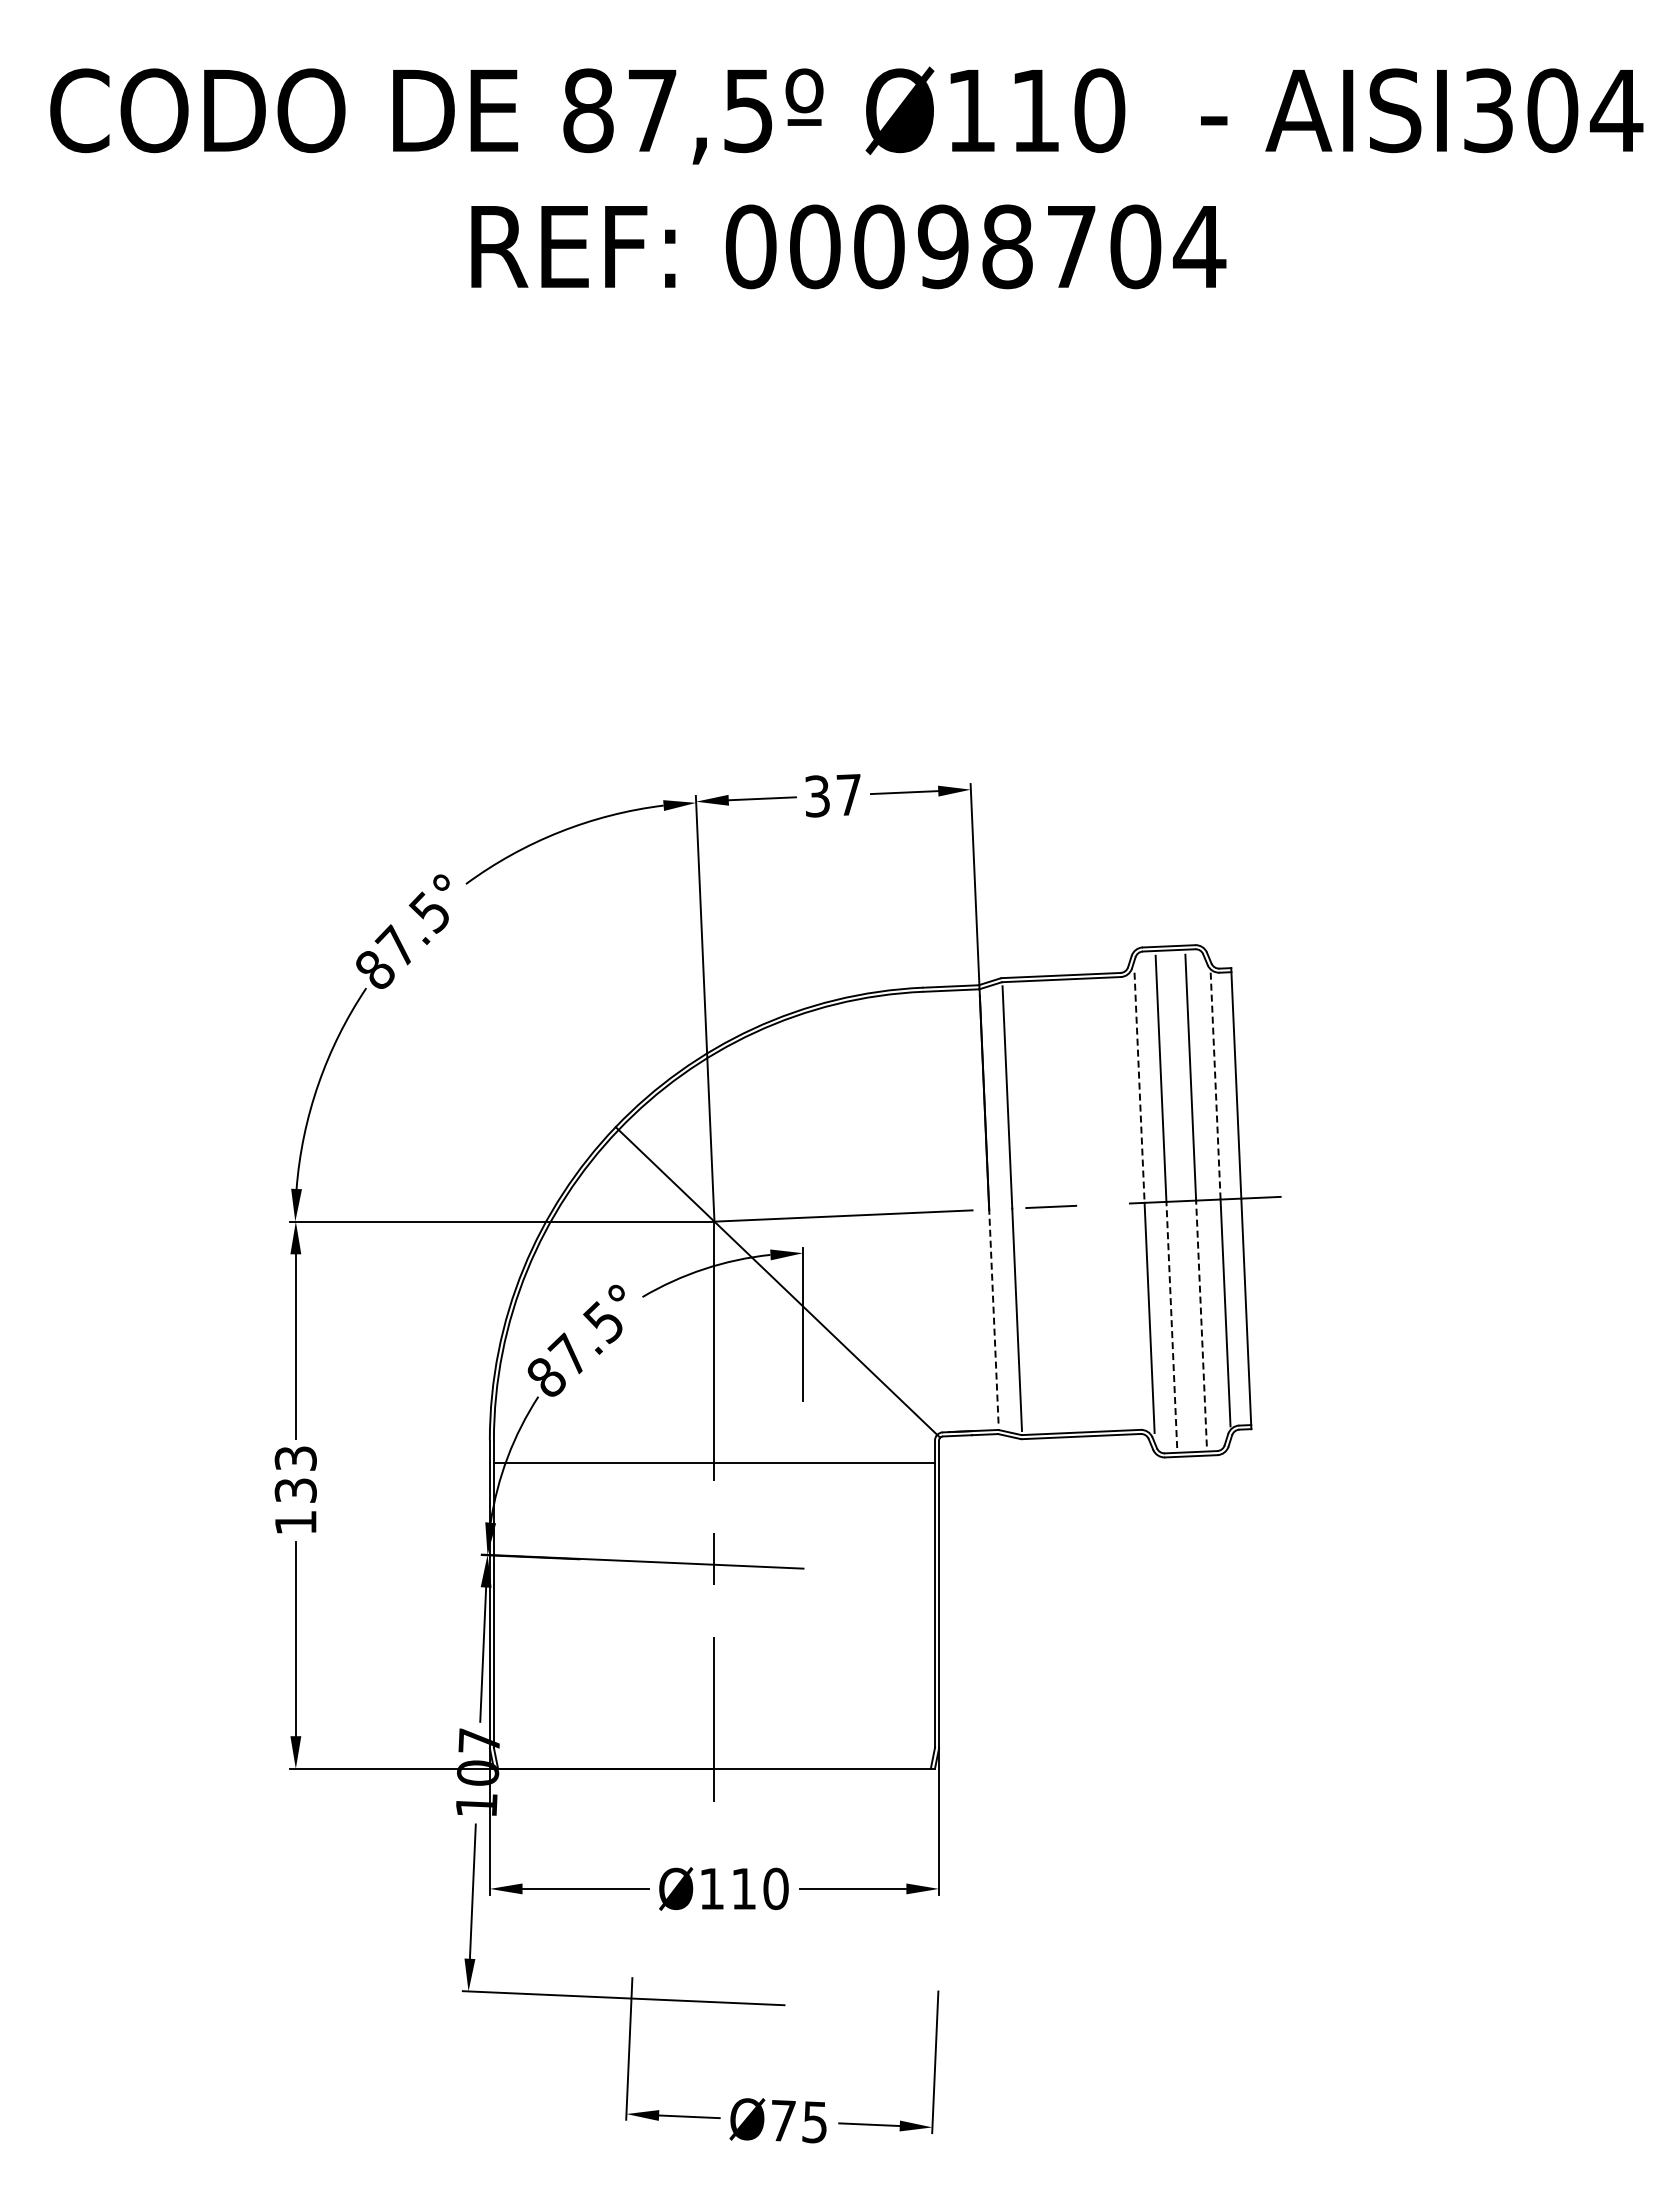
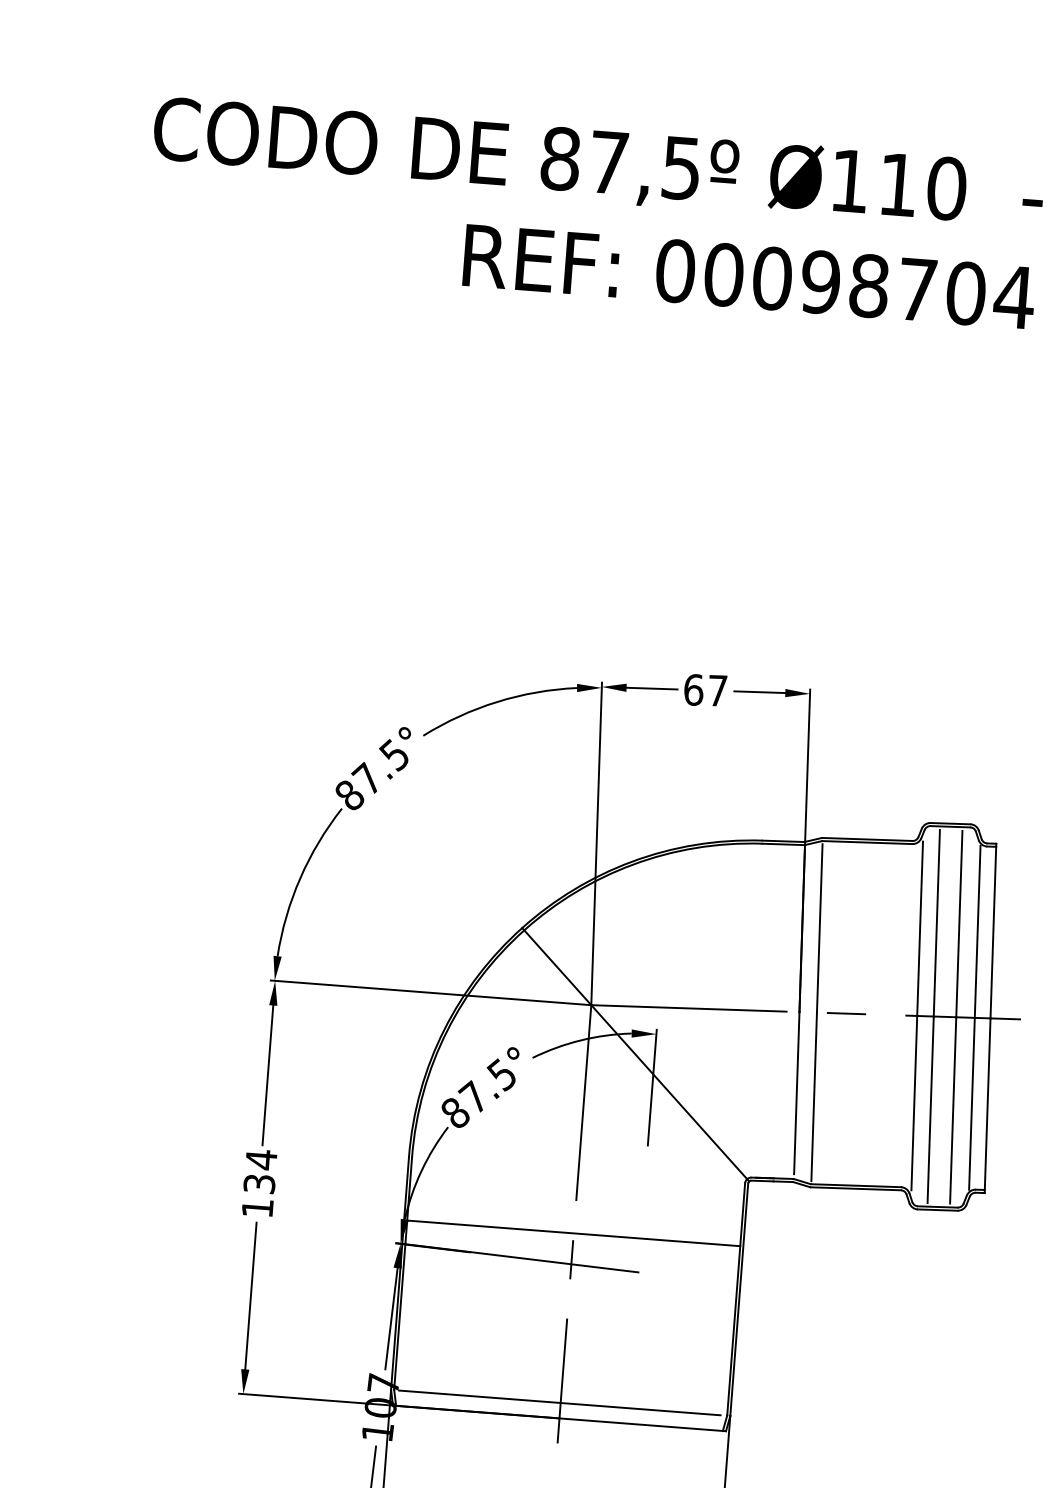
text: (817, 796) -> (693, 690), 37 -> 67
line: (1215, 1086) -> (977, 932), dashed -> solid
line: (1139, 1088) -> (920, 929), dashed -> solid
line: (993, 1316) -> (796, 1093), dashed -> solid
line: (1201, 1323) -> (953, 1110), dashed -> solid
line: (1171, 1324) -> (930, 1109), dashed -> solid
text: (295, 1458) -> (261, 1159), 133 -> 134
line: (713, 1462) -> (573, 1233), moved
line: (713, 1748) -> (559, 1402), added

